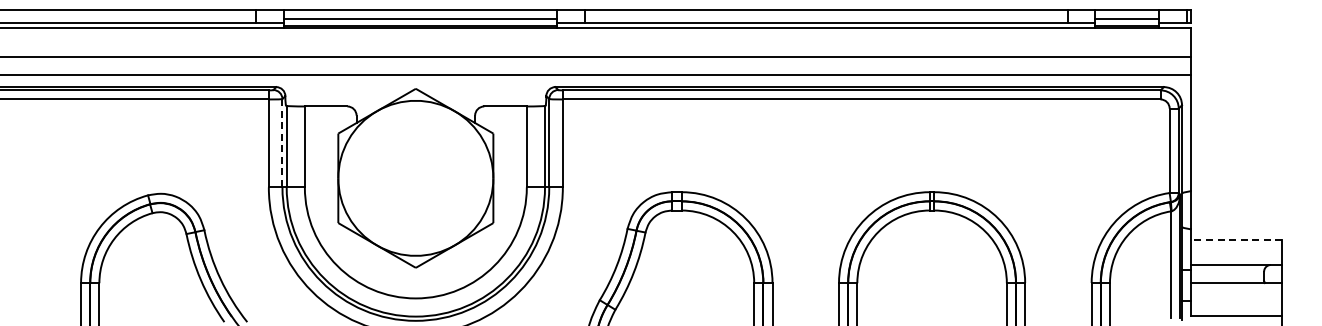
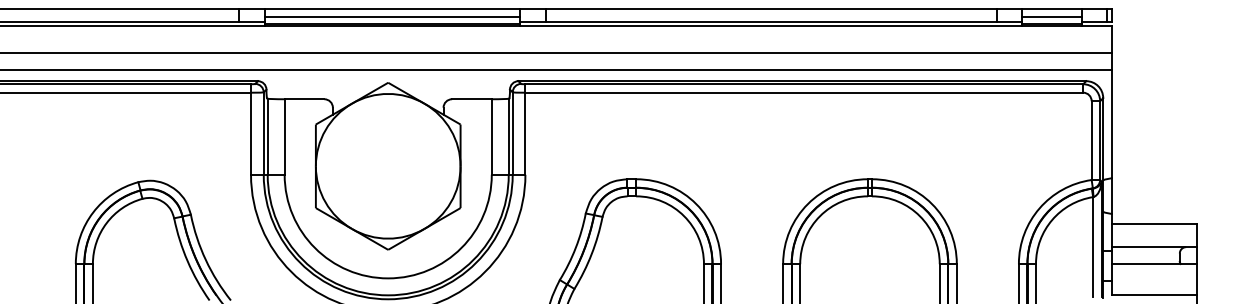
line: (282, 143) -> (263, 133), dashed -> solid
line: (1236, 240) -> (1154, 224), dashed -> solid

